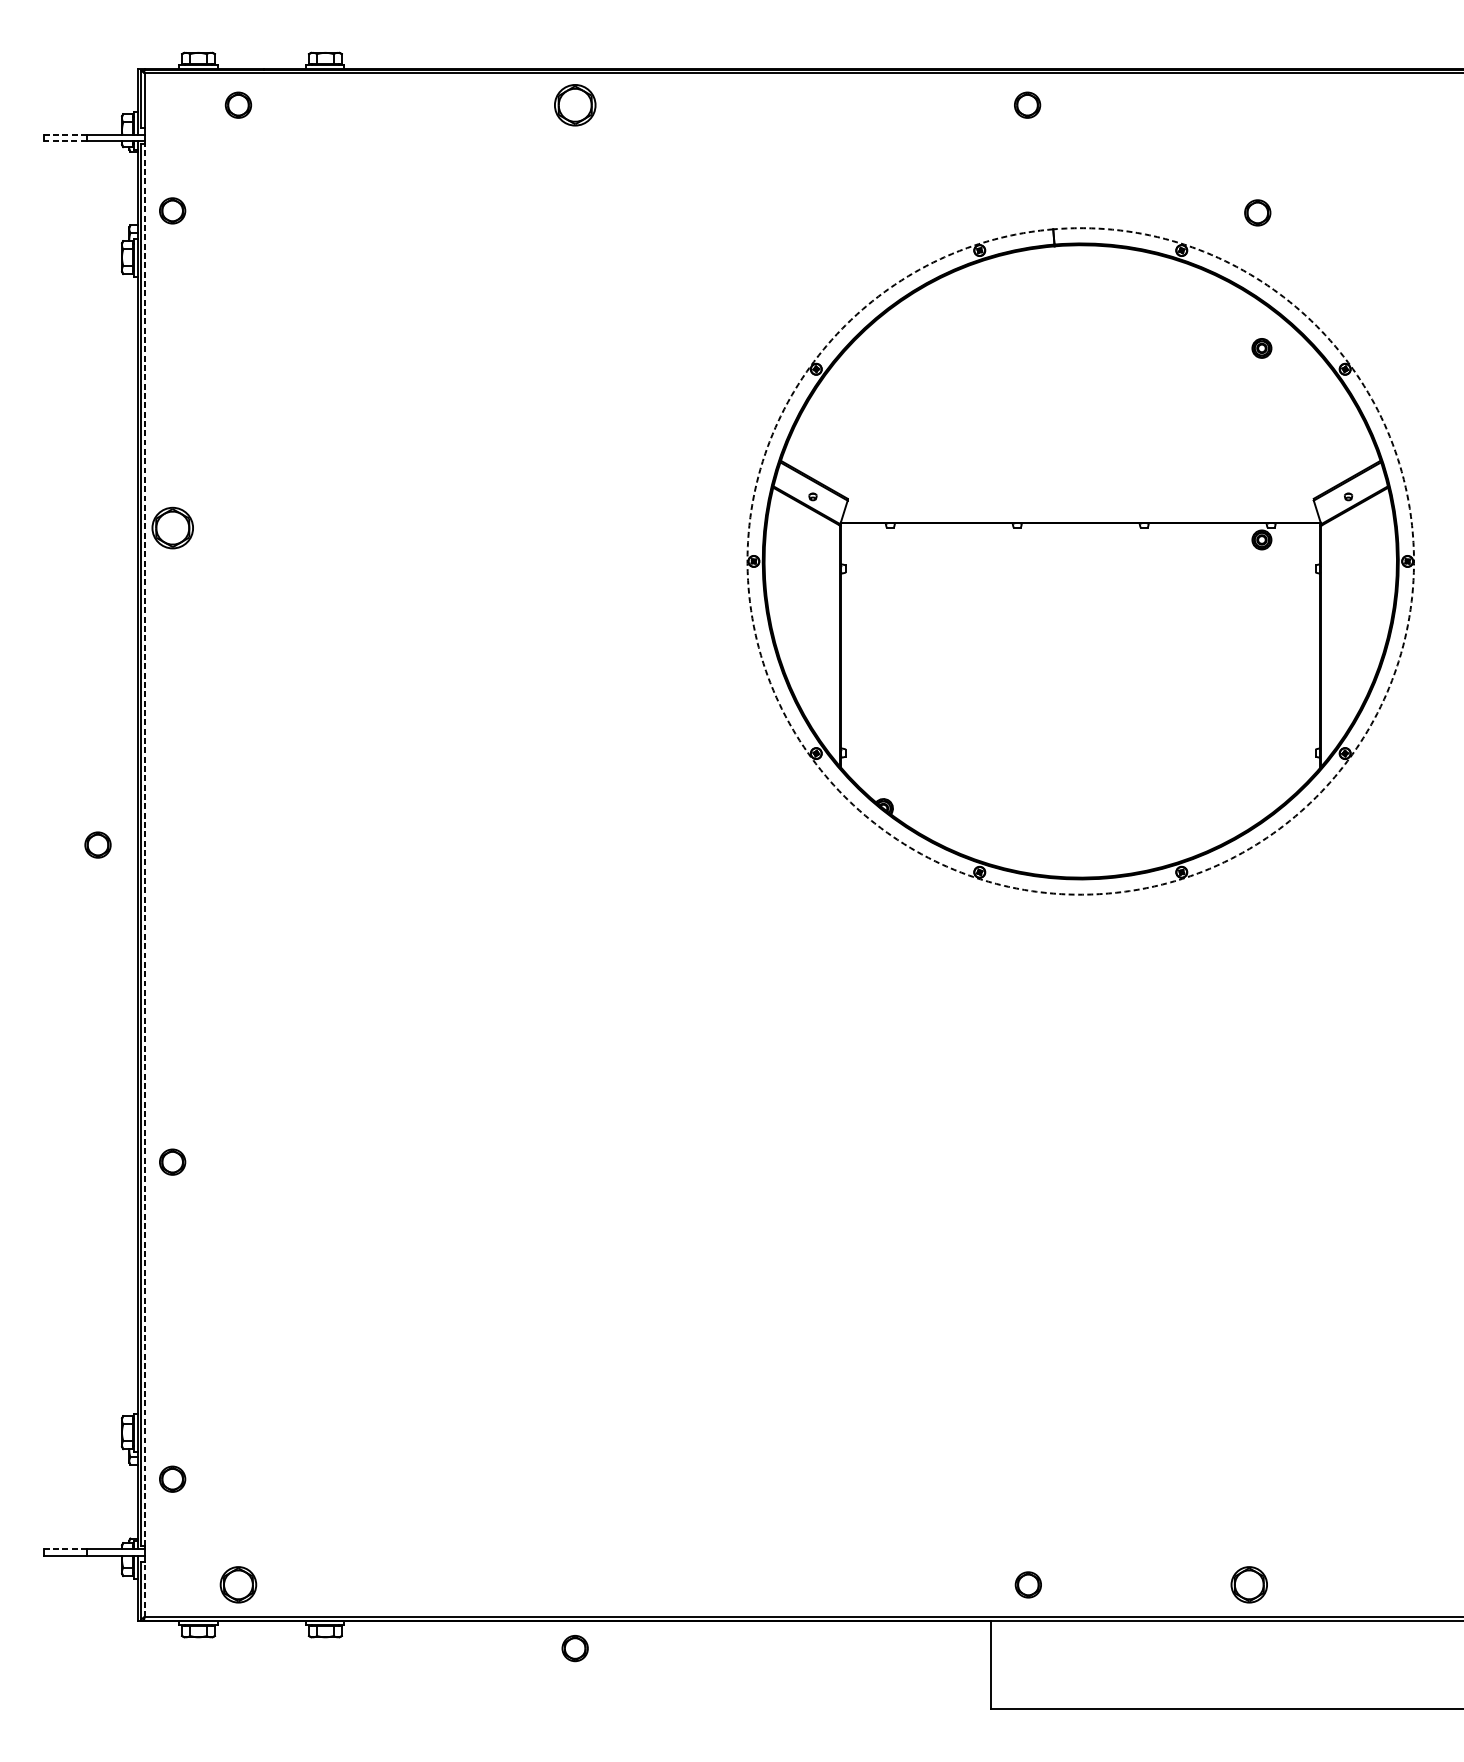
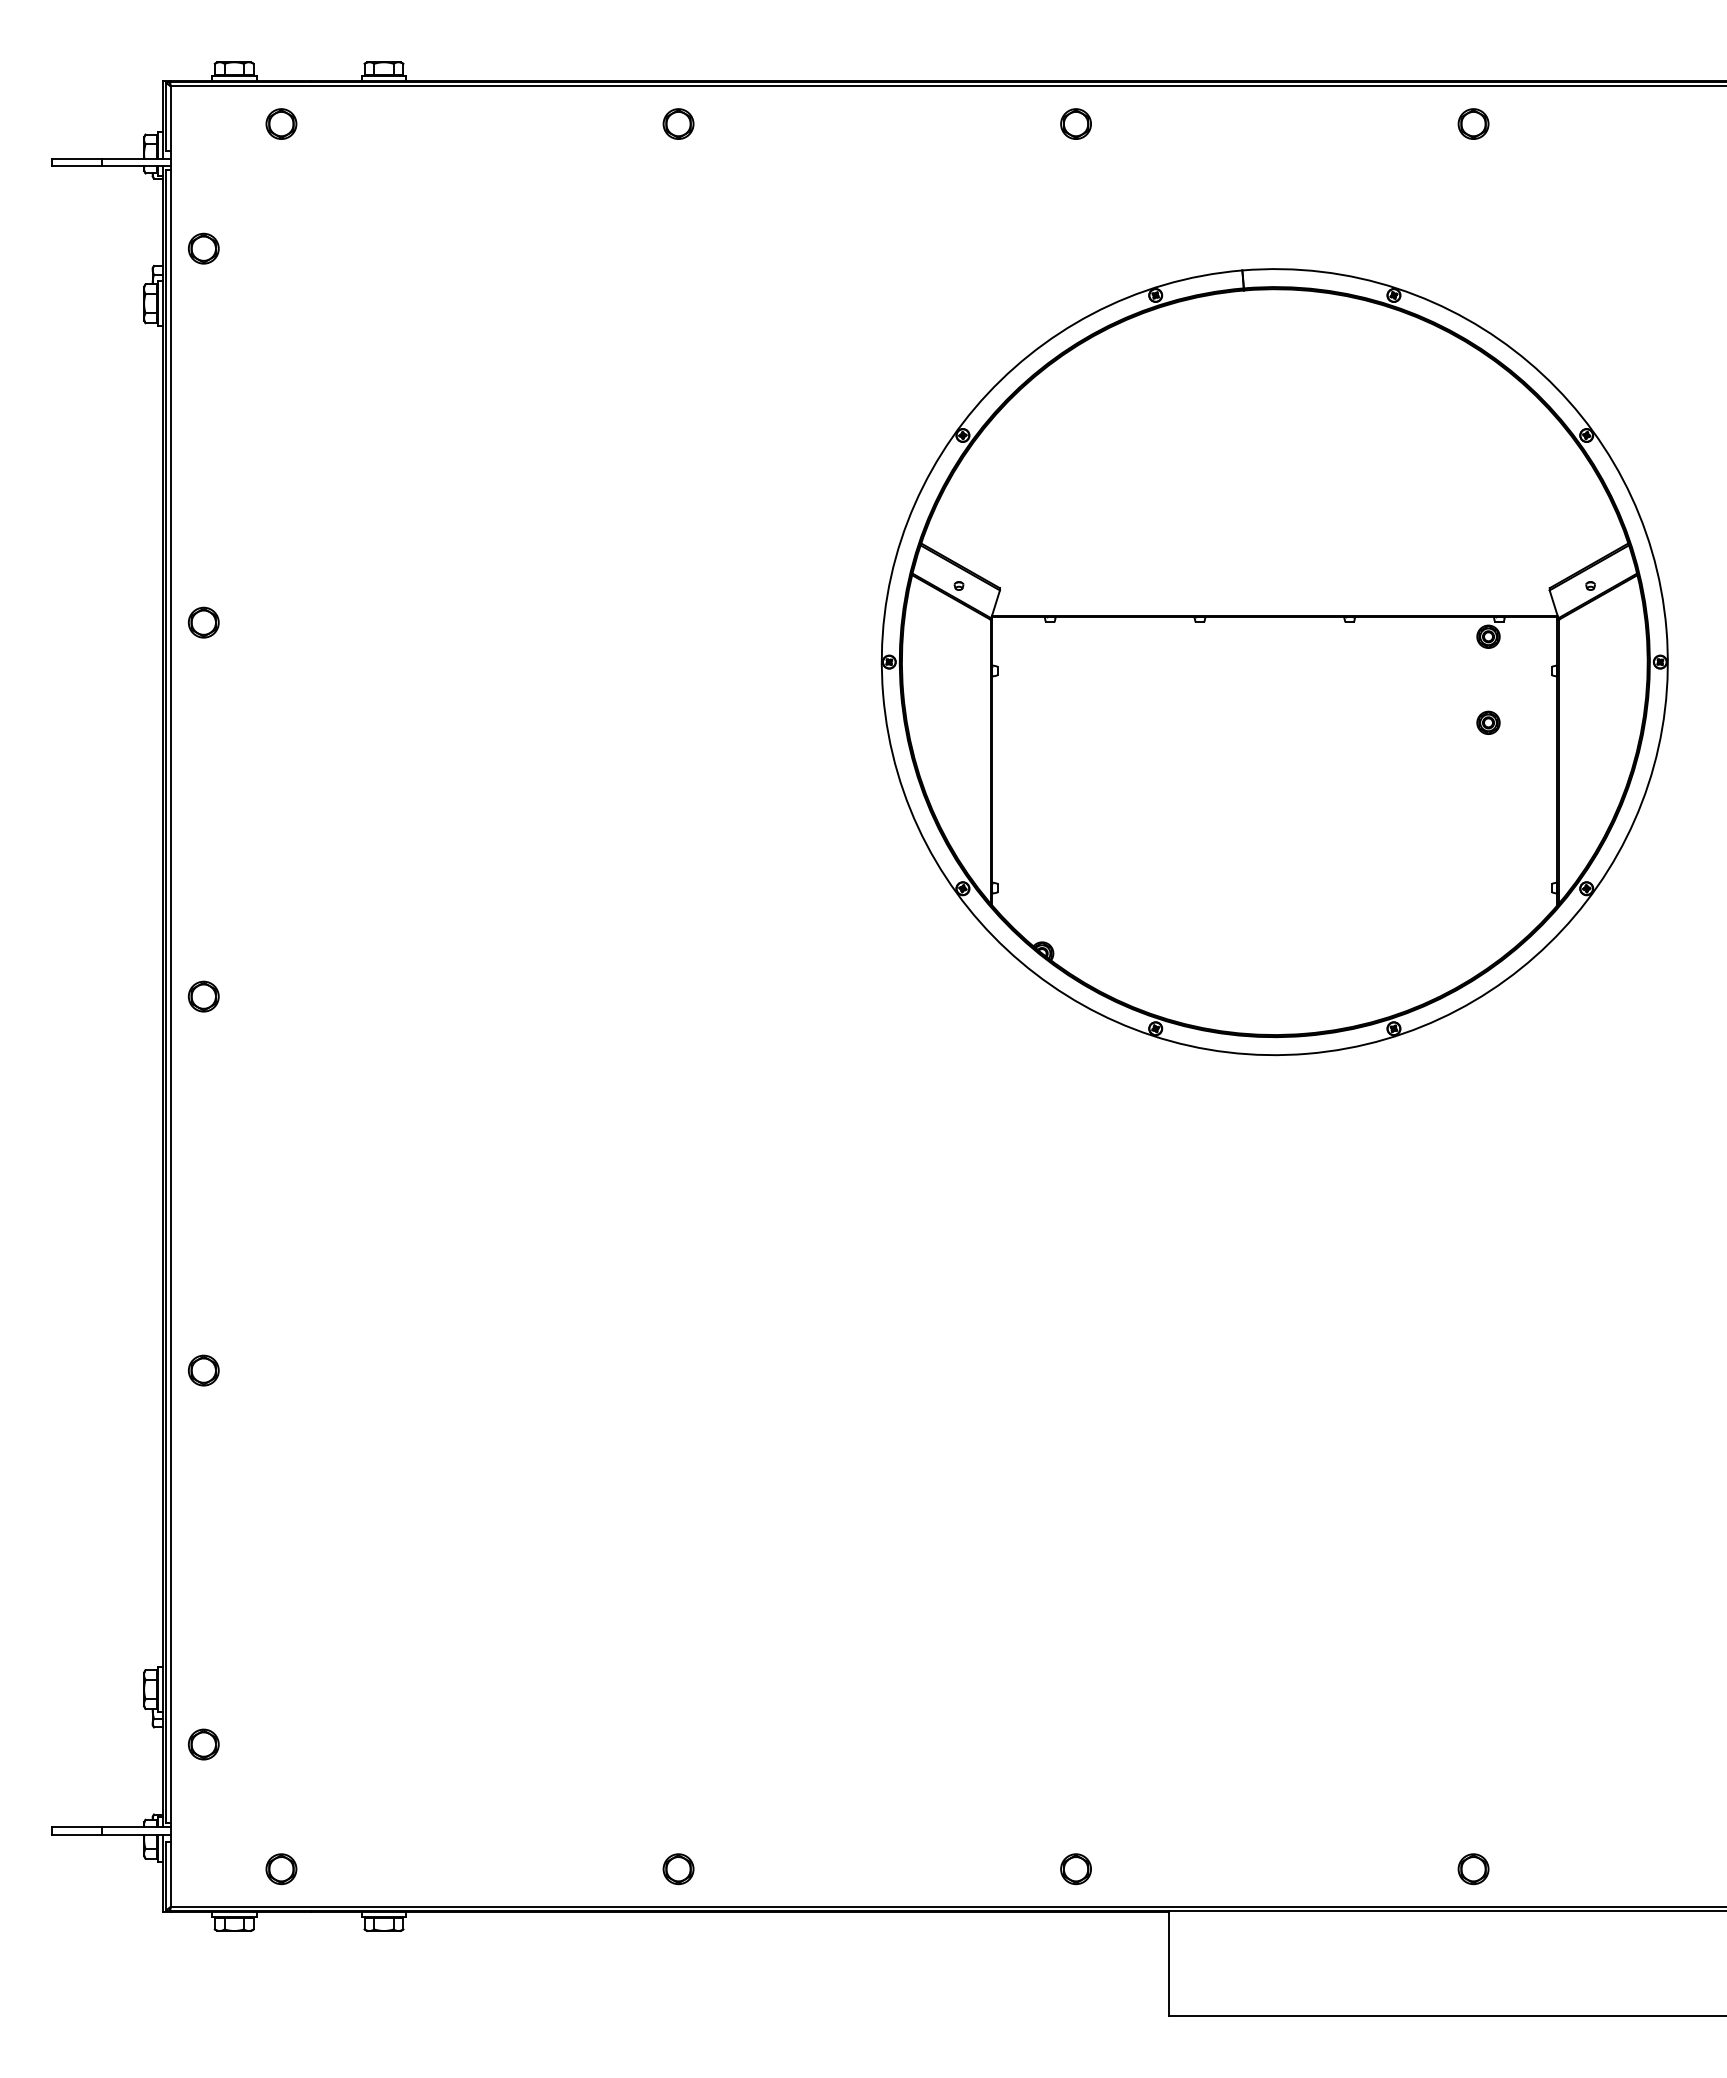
part: (575, 104) -> (678, 123), size x0.62
part: (1027, 104) -> (1075, 123), moved
line: (65, 134) -> (77, 158), dashed -> solid
line: (64, 141) -> (76, 166), dashed -> solid
part: (1257, 212) -> (1473, 123), moved
part: (1261, 348) -> (1488, 722), moved
part: (172, 527) -> (203, 622), size x0.62
part: (97, 844) -> (203, 996), moved
line: (144, 844) -> (170, 996), dashed -> solid
arc: (1108, 893) -> (1307, 1053), dashed -> solid
line: (65, 1549) -> (77, 1827), dashed -> solid
part: (238, 1585) -> (281, 1869), size x0.71
part: (1027, 1585) -> (1075, 1869), moved
part: (1249, 1585) -> (1473, 1869), size x0.71
line: (144, 1589) -> (170, 1874), dashed -> solid
part: (575, 1648) -> (678, 1869), moved

